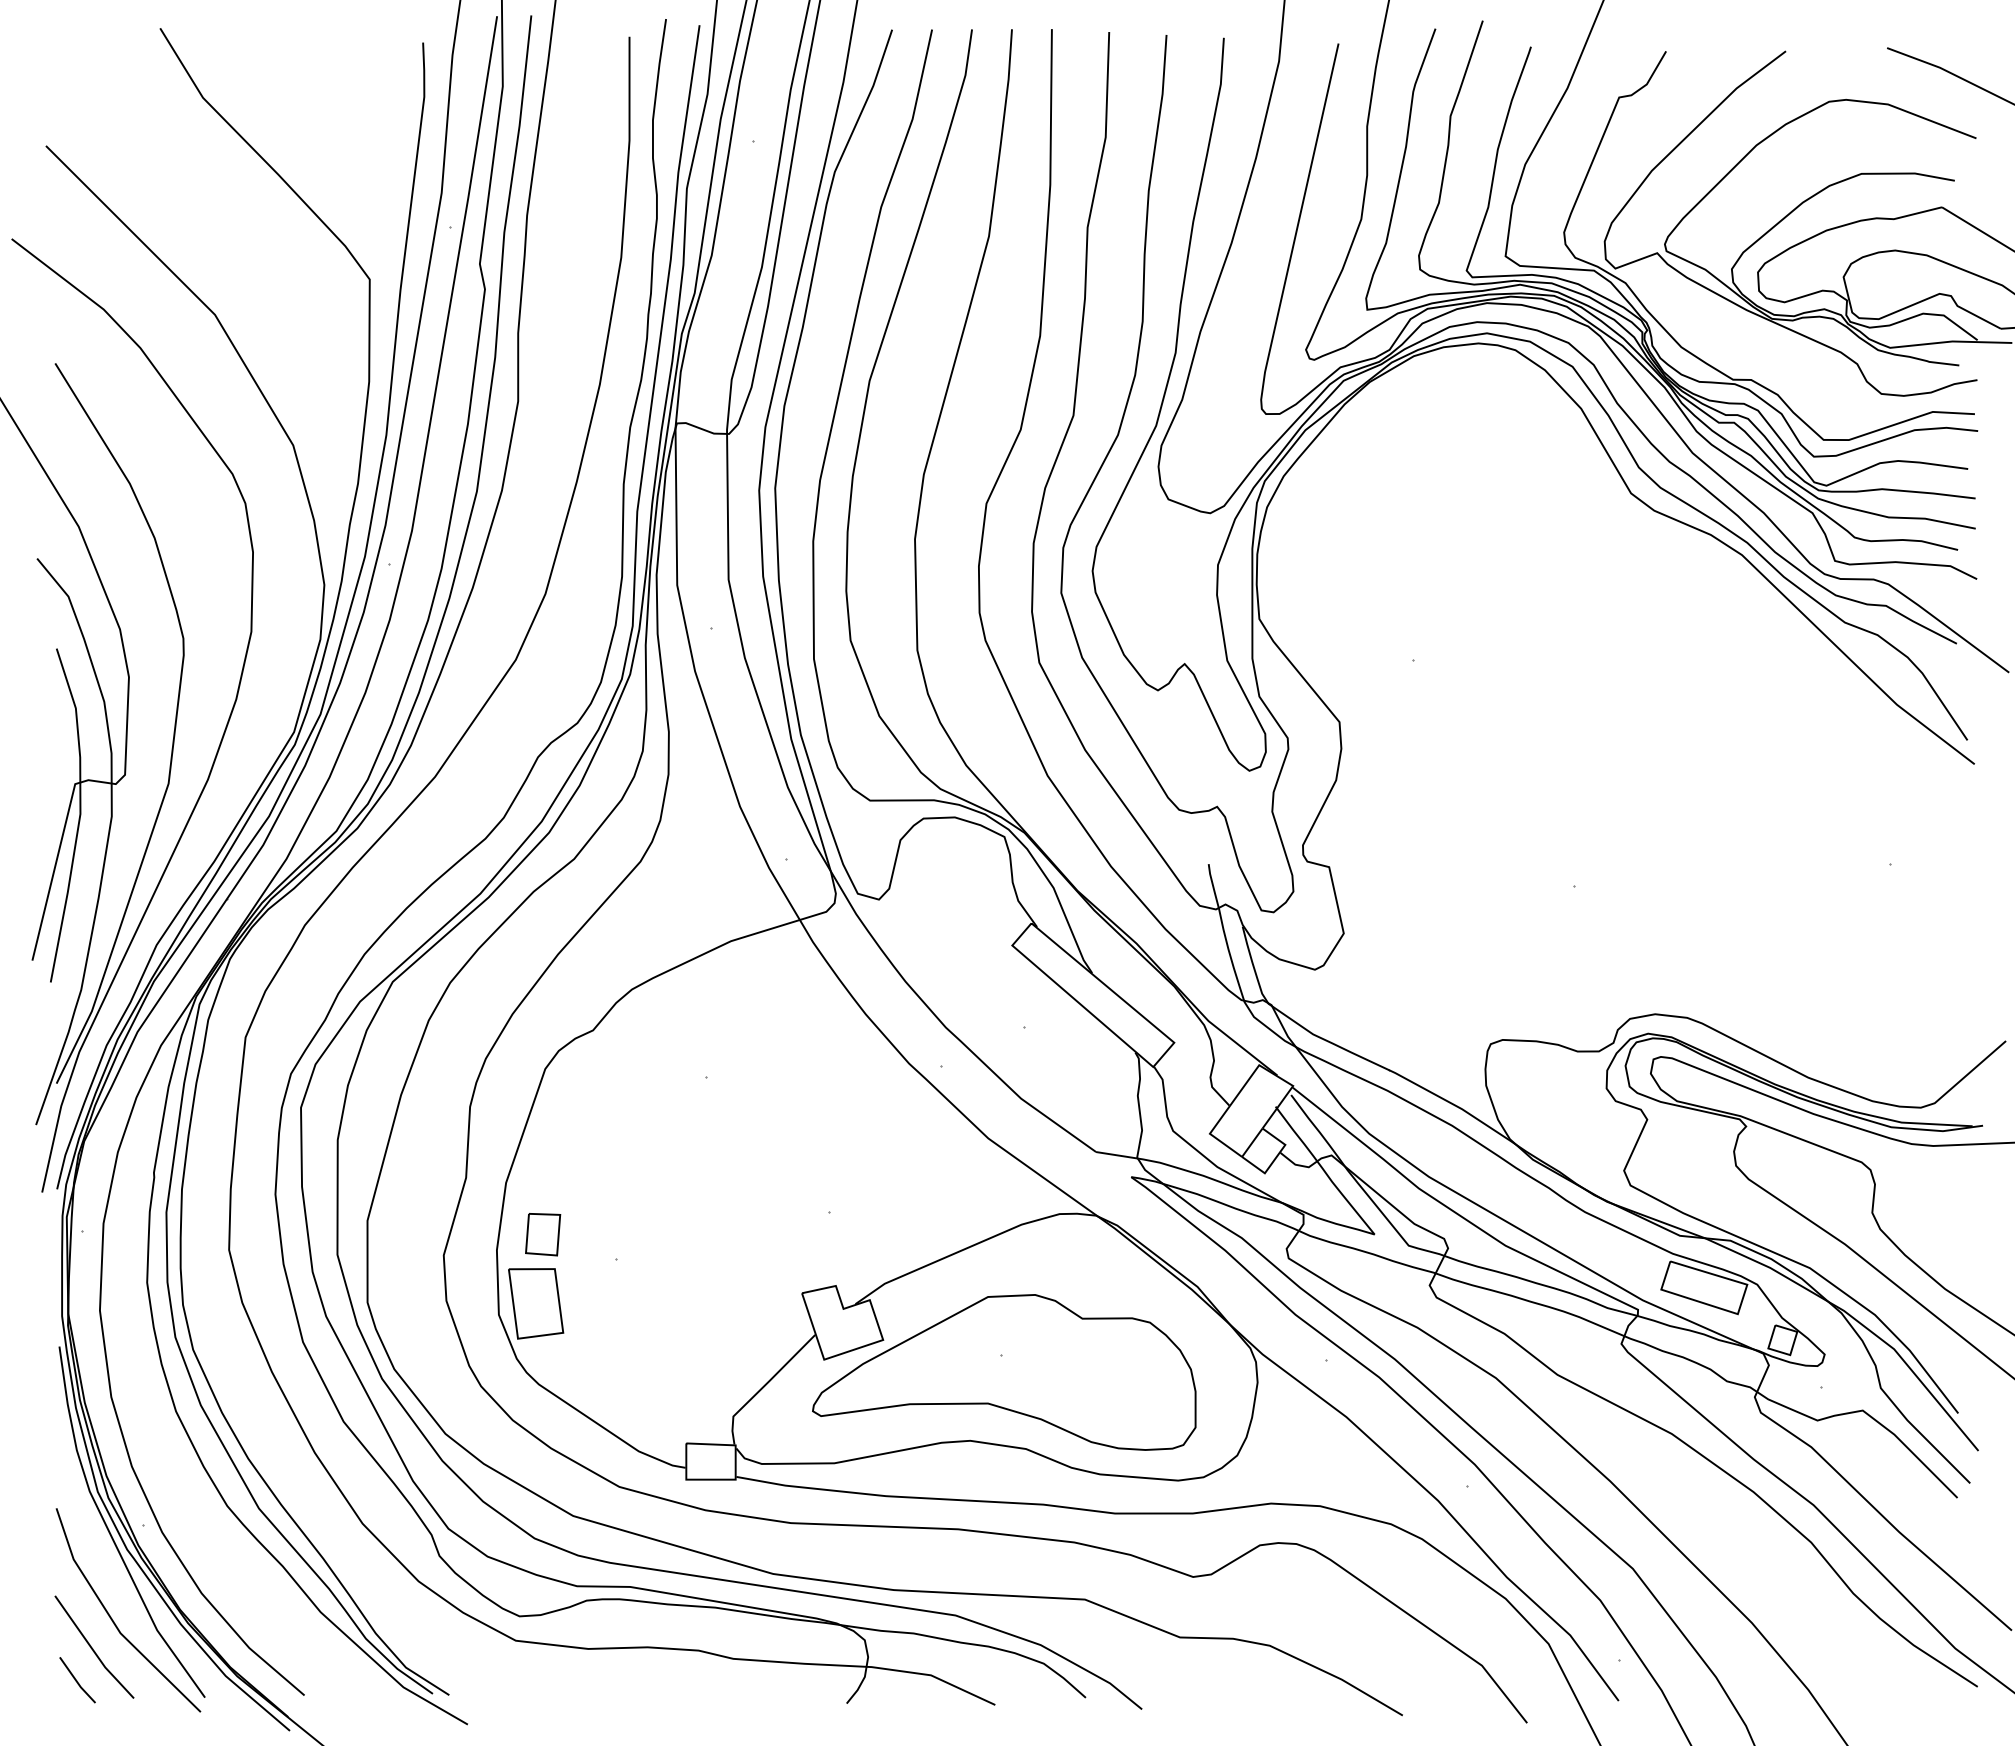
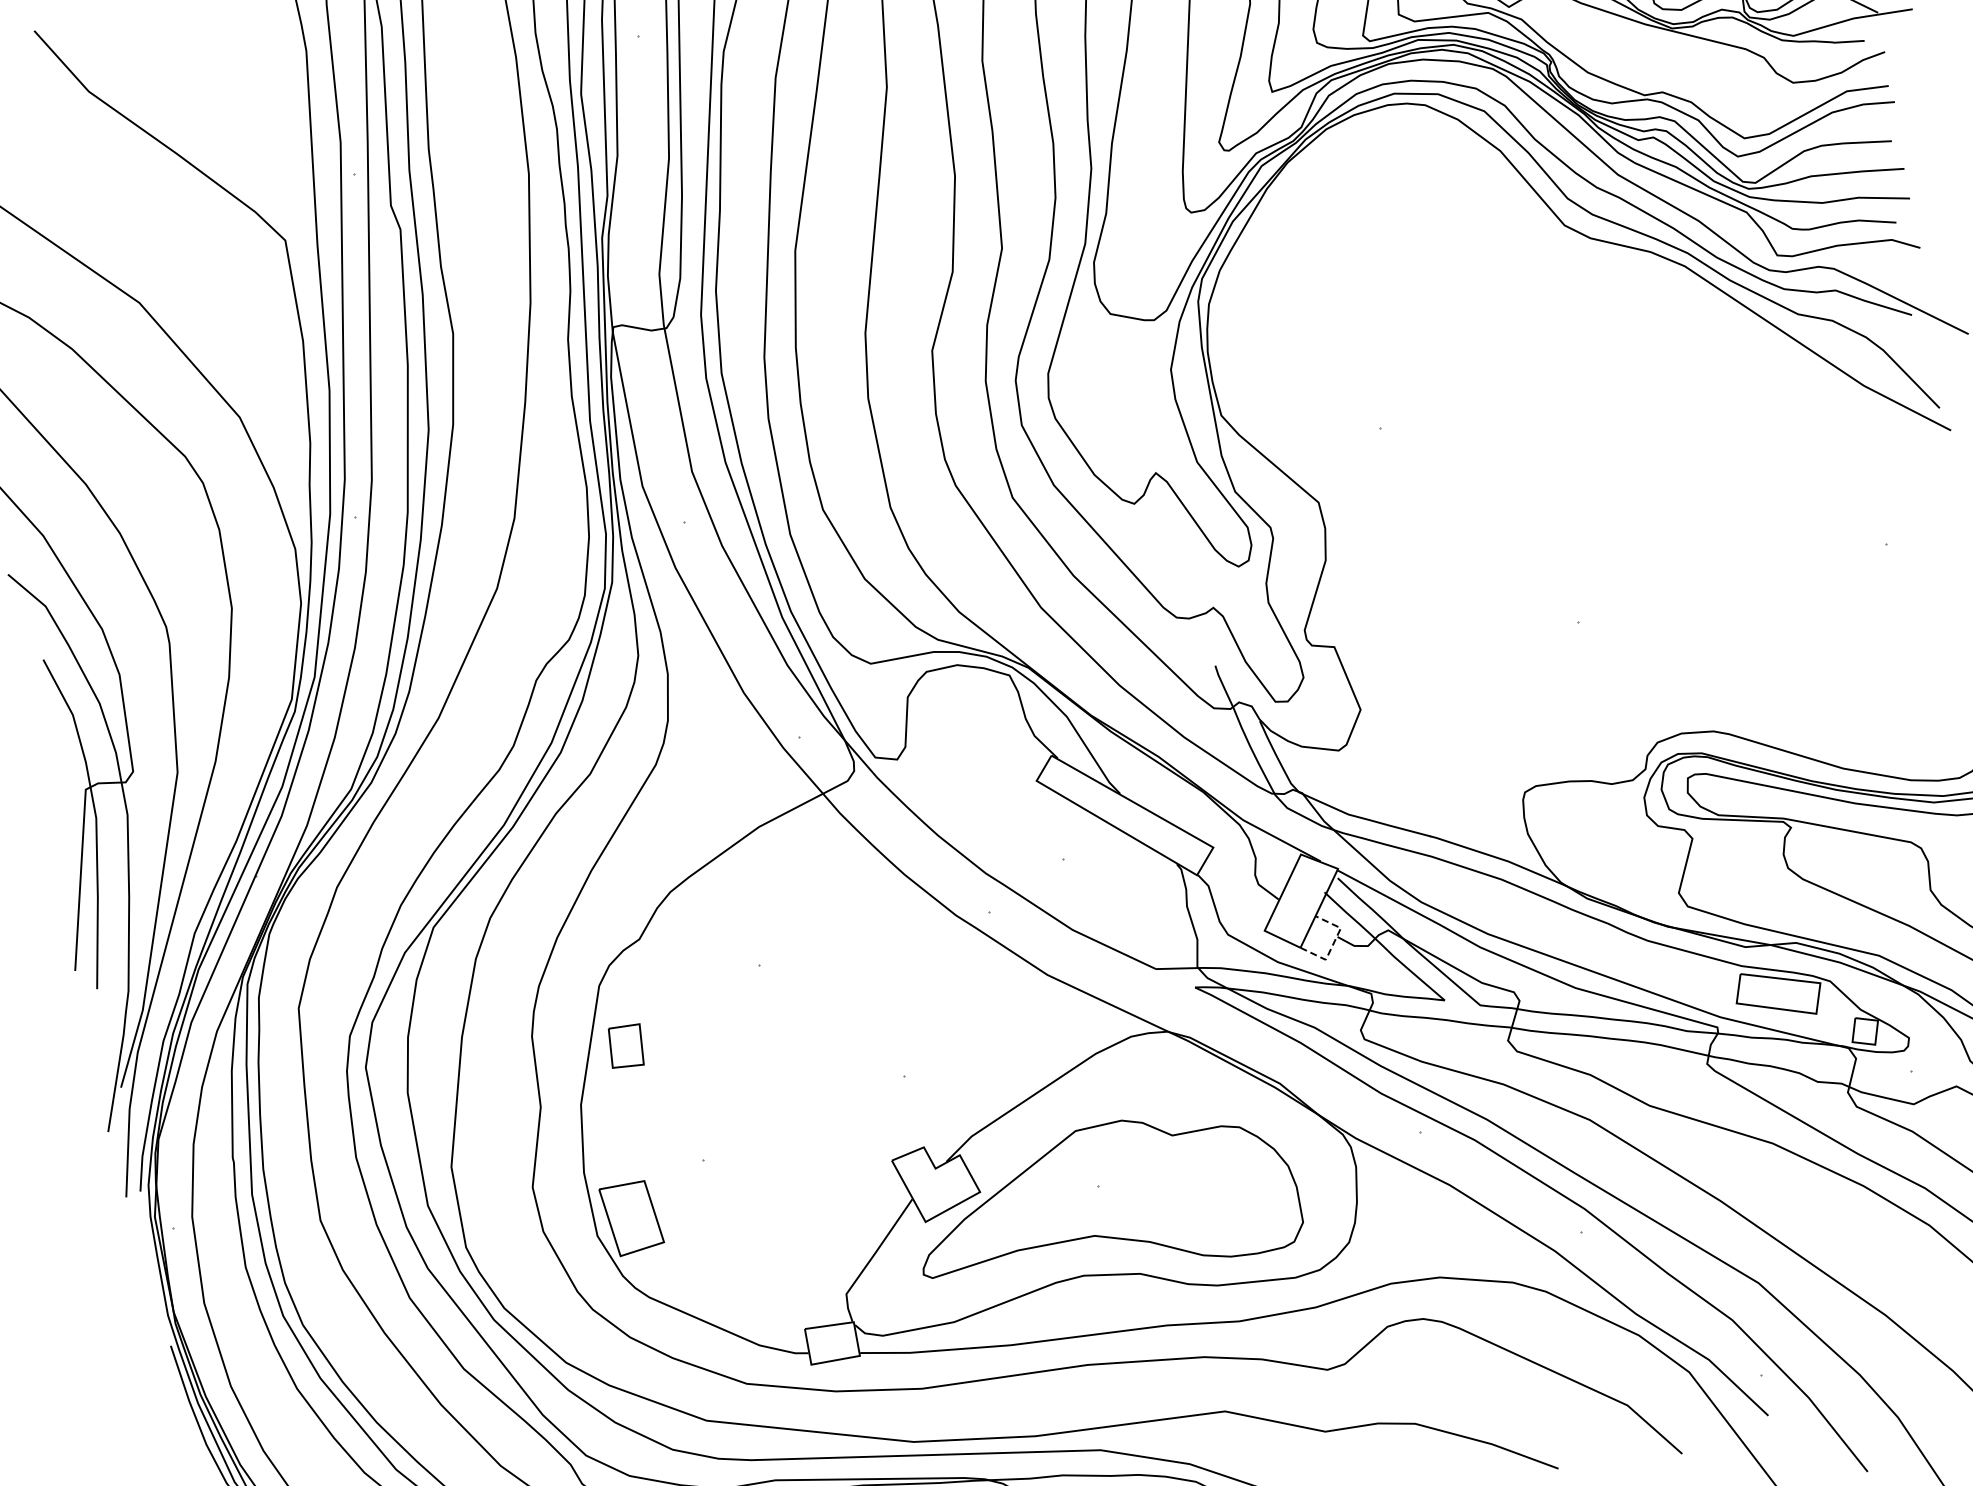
line: (1275, 1159) -> (1333, 944), solid -> dashed
part: (543, 1234) -> (626, 1046), moved

